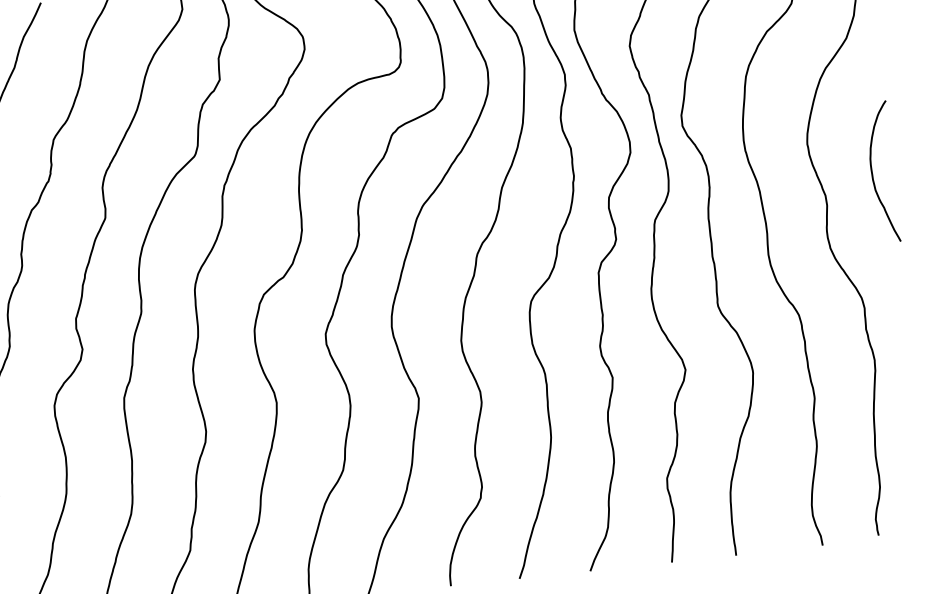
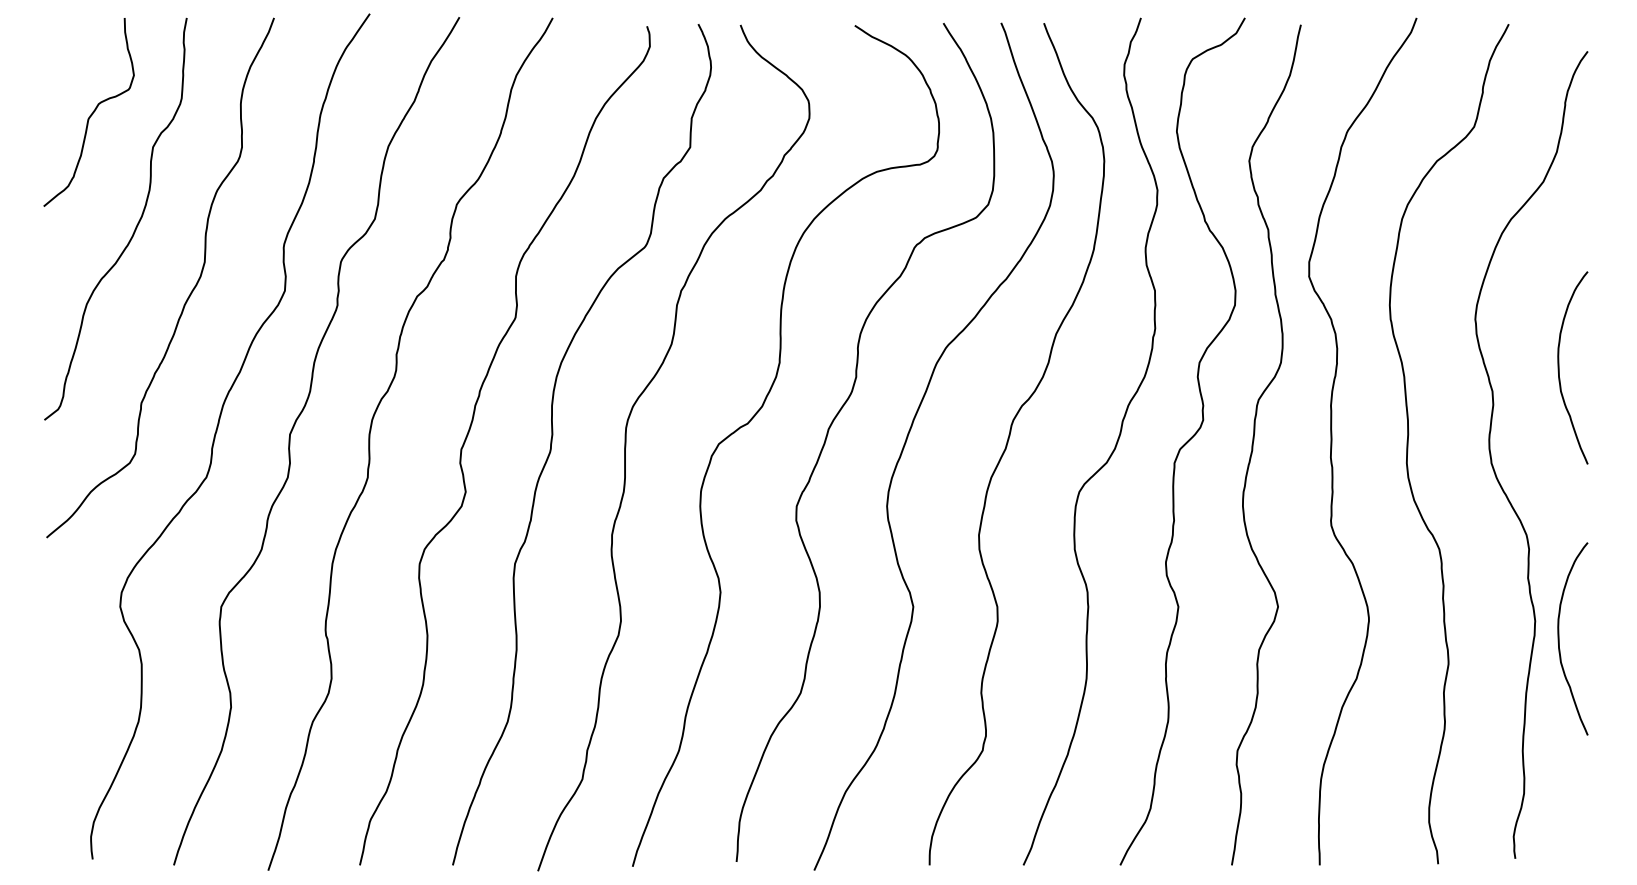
curve: (893, 371) -> (1559, 638), added

